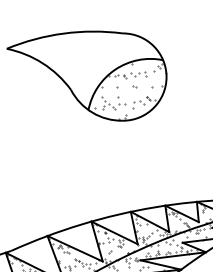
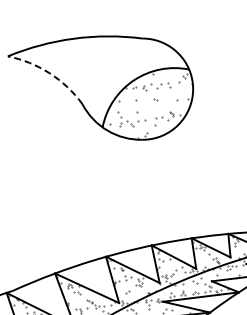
arc: (42, 63) -> (49, 73), solid -> dashed

